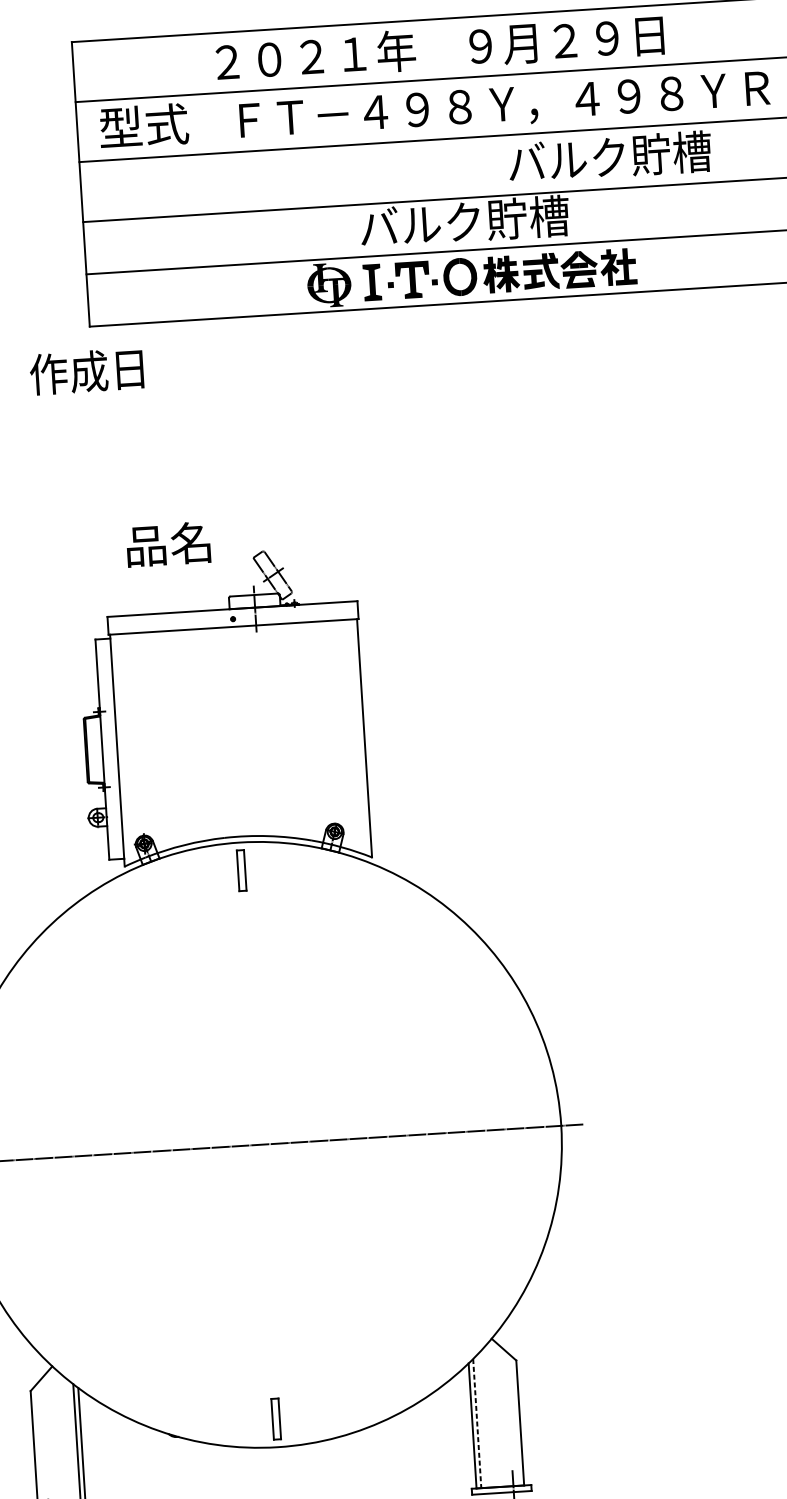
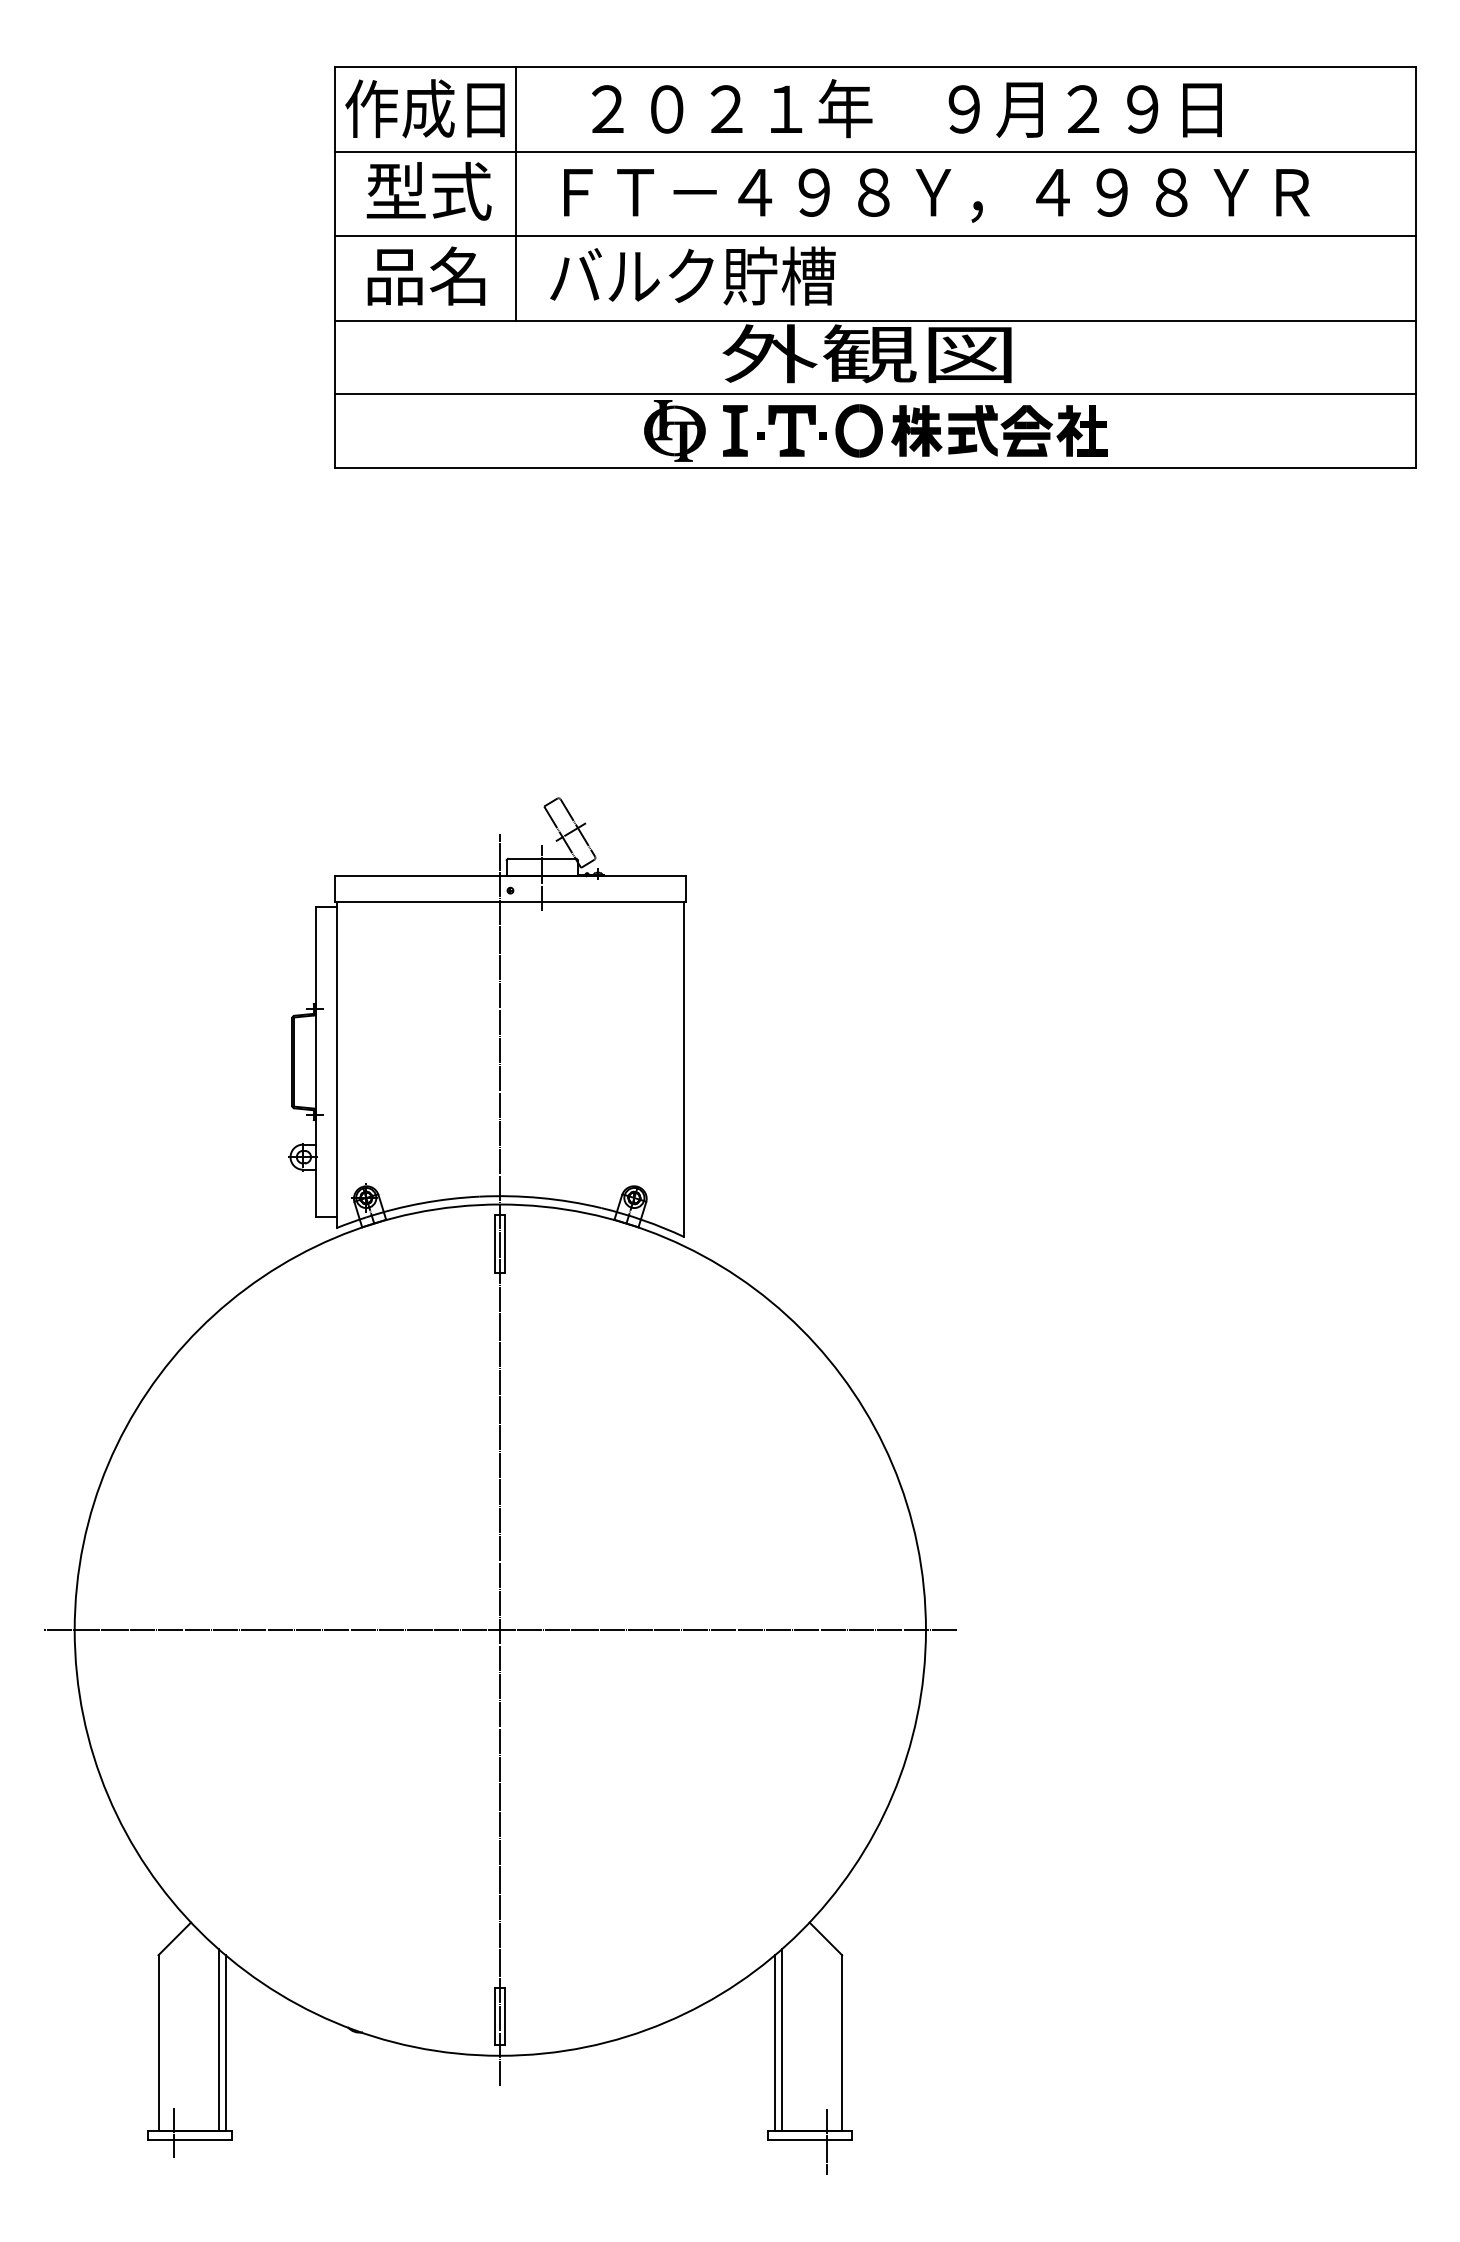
text: (439, 48) -> (906, 108), moved
line: (206, 123) -> (516, 193), added
text: (609, 156) -> (692, 275), moved
text: (464, 221) -> (869, 353), バルク貯槽 -> 外観図
text: (86, 371) -> (424, 108), moved
text: (168, 543) -> (426, 275), moved
line: (251, 1024) -> (500, 1460), added
line: (477, 1423) -> (781, 2040), dashed -> solid

